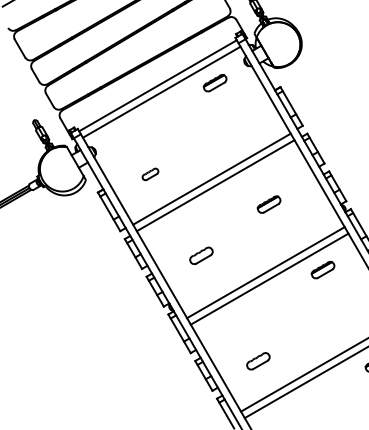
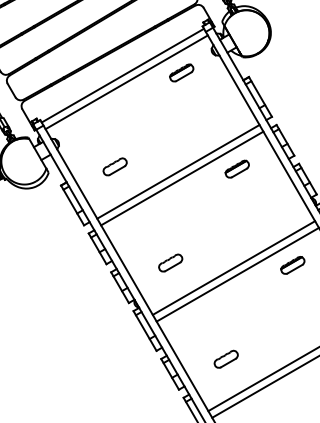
part: (150, 174) -> (115, 166), size x1.43
part: (268, 204) -> (236, 169), moved
part: (201, 255) -> (170, 262), moved

